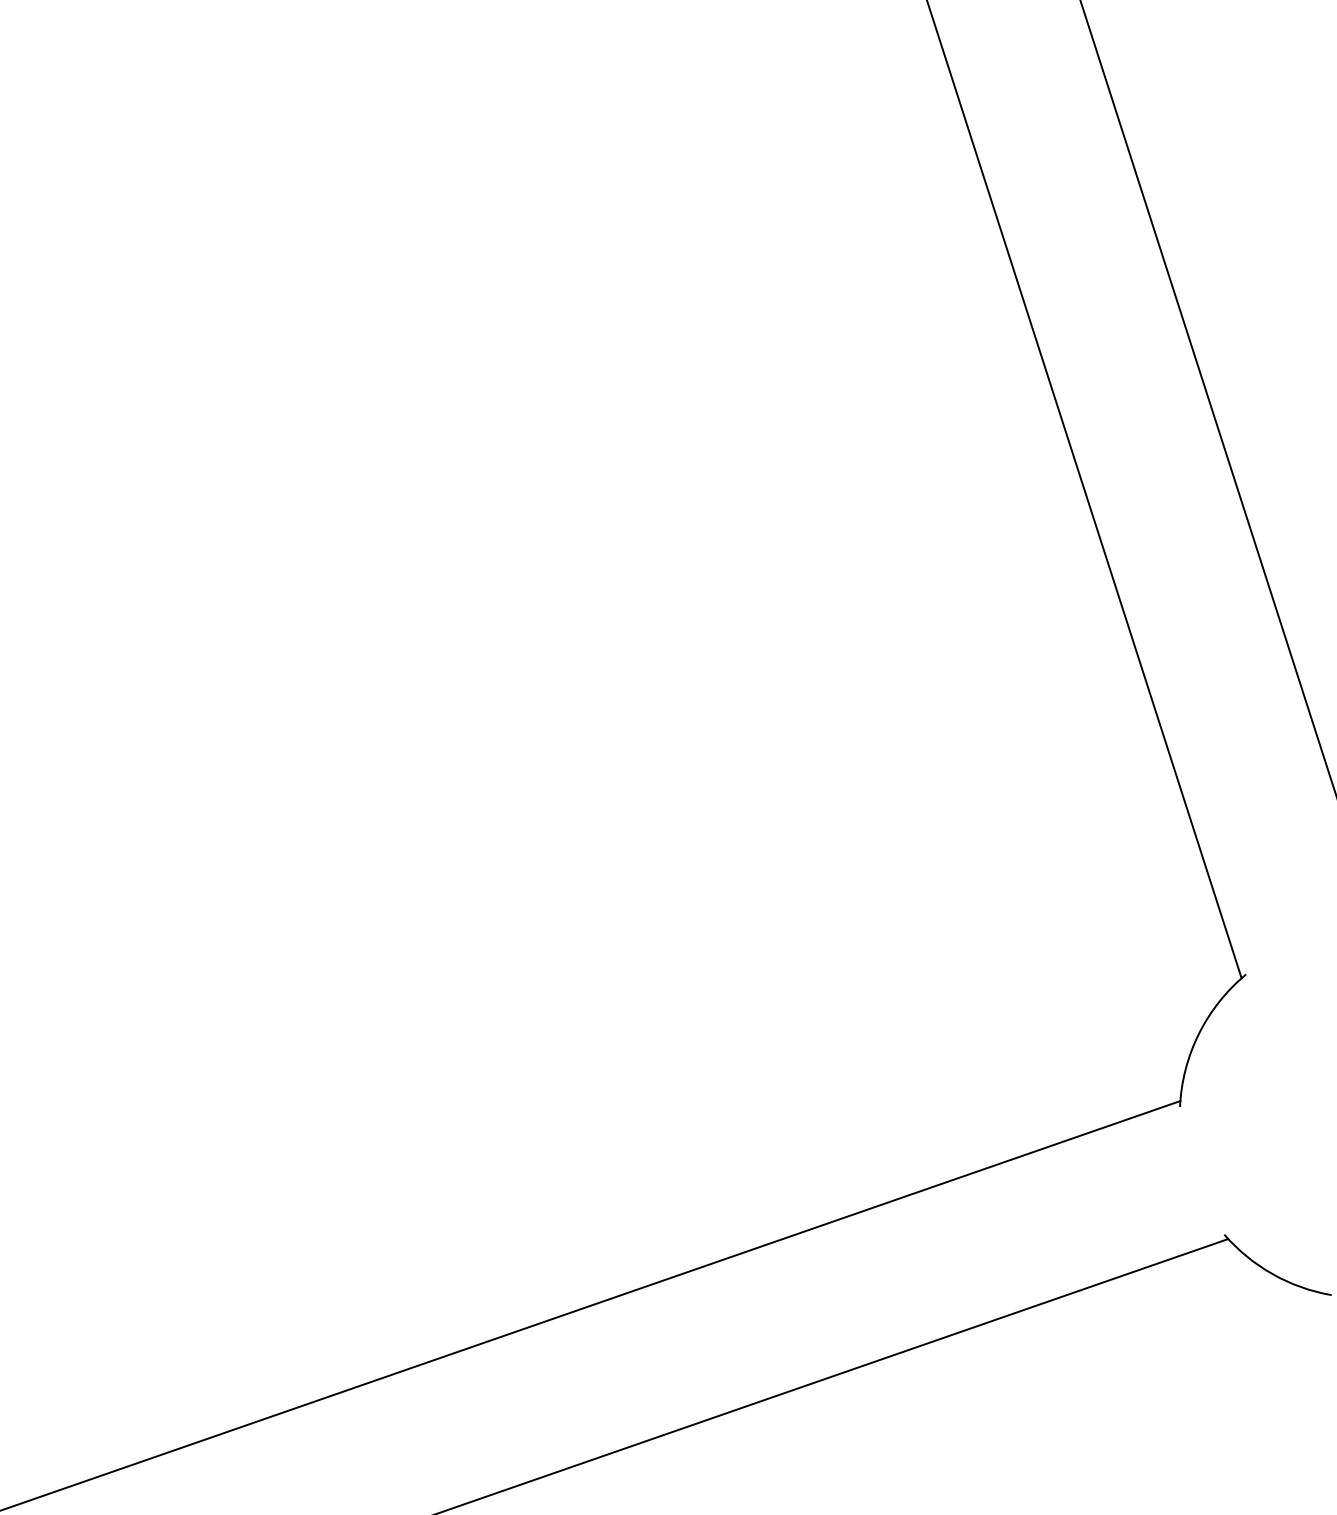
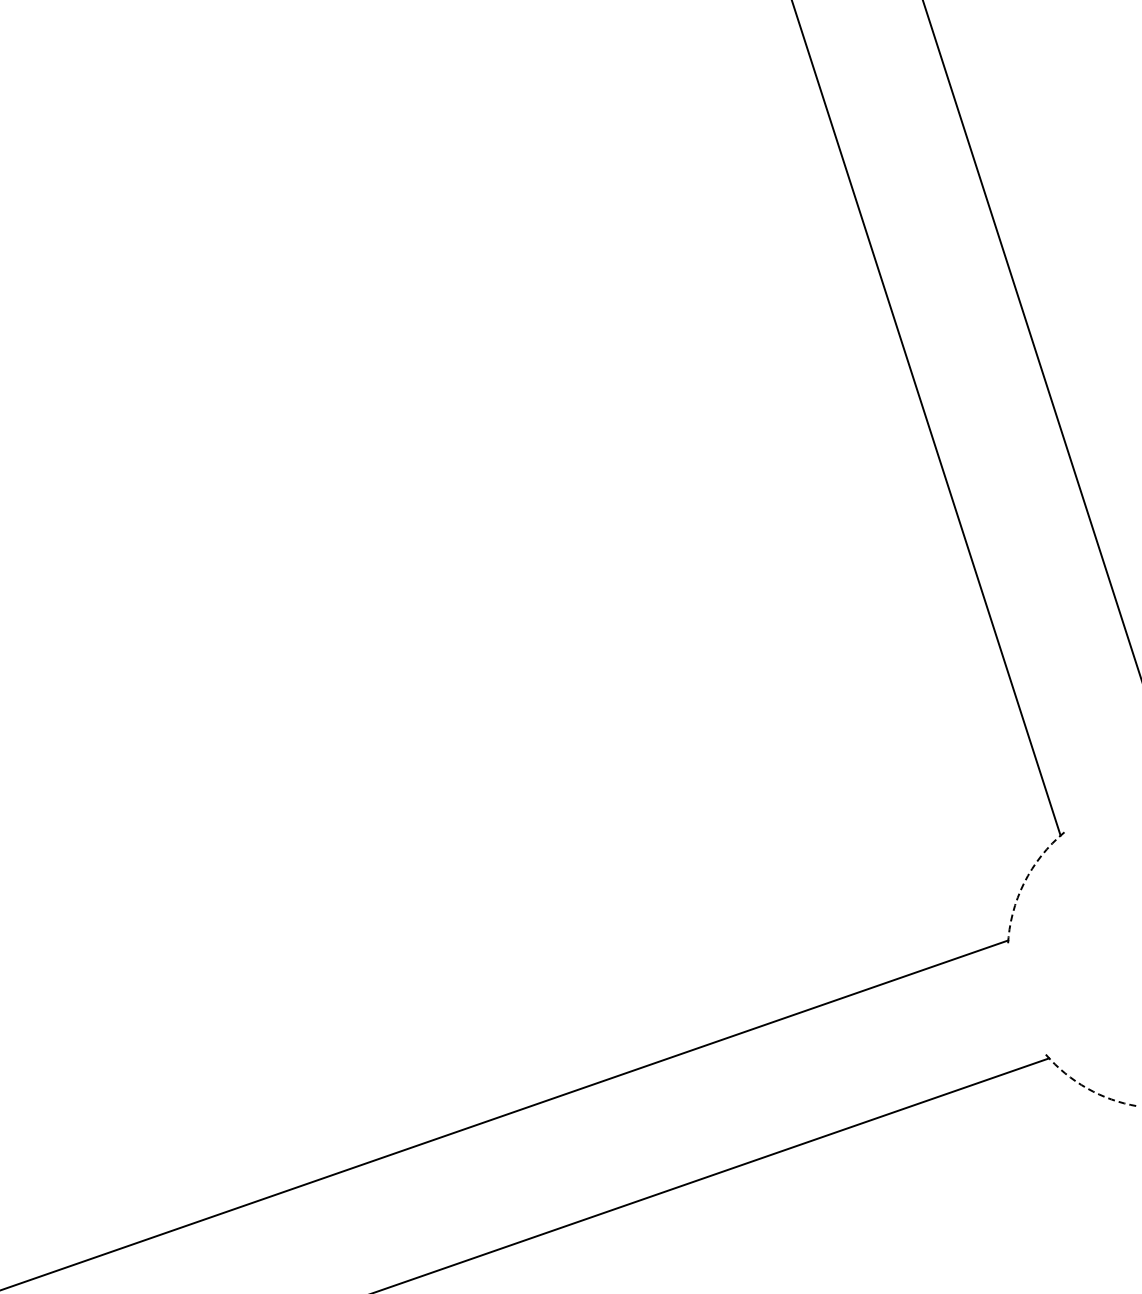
arc: (1199, 1033) -> (1024, 882), solid -> dashed
arc: (1273, 1274) -> (1087, 1088), solid -> dashed

